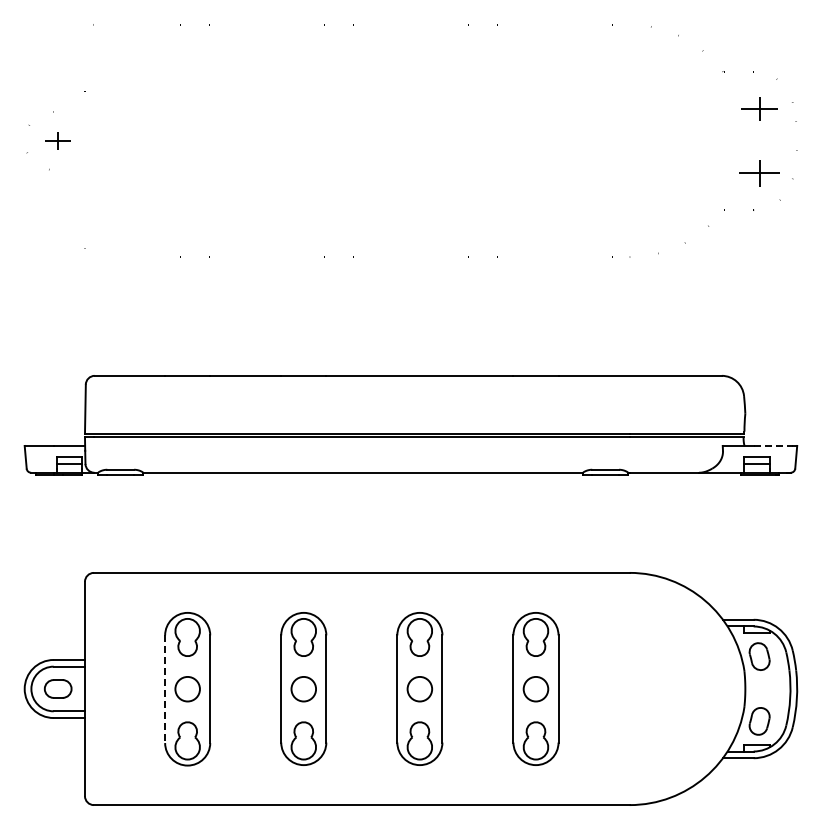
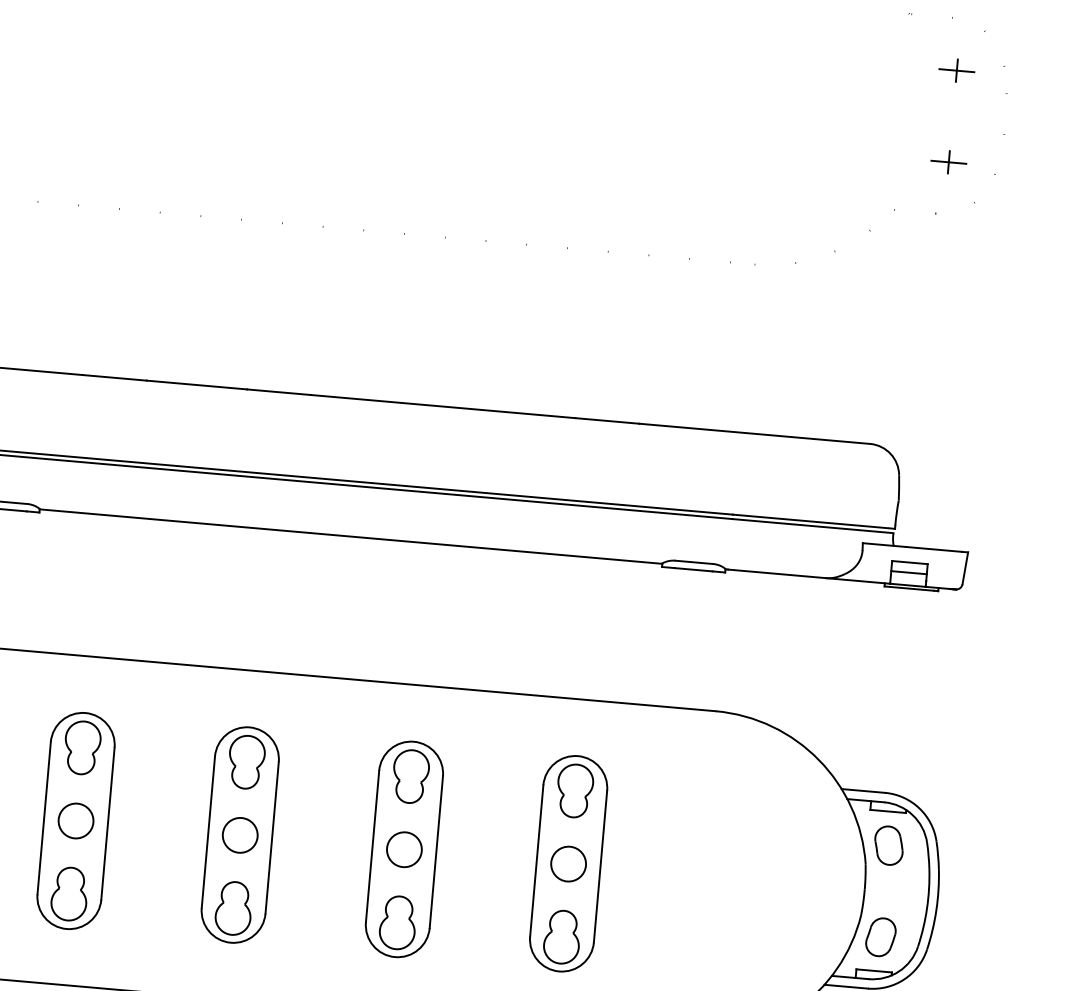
part: (759, 108) -> (956, 70), size x0.71
part: (759, 173) -> (948, 162), size x0.62
line: (773, 445) -> (934, 548), dashed -> solid
line: (165, 689) -> (44, 818), dashed -> solid

